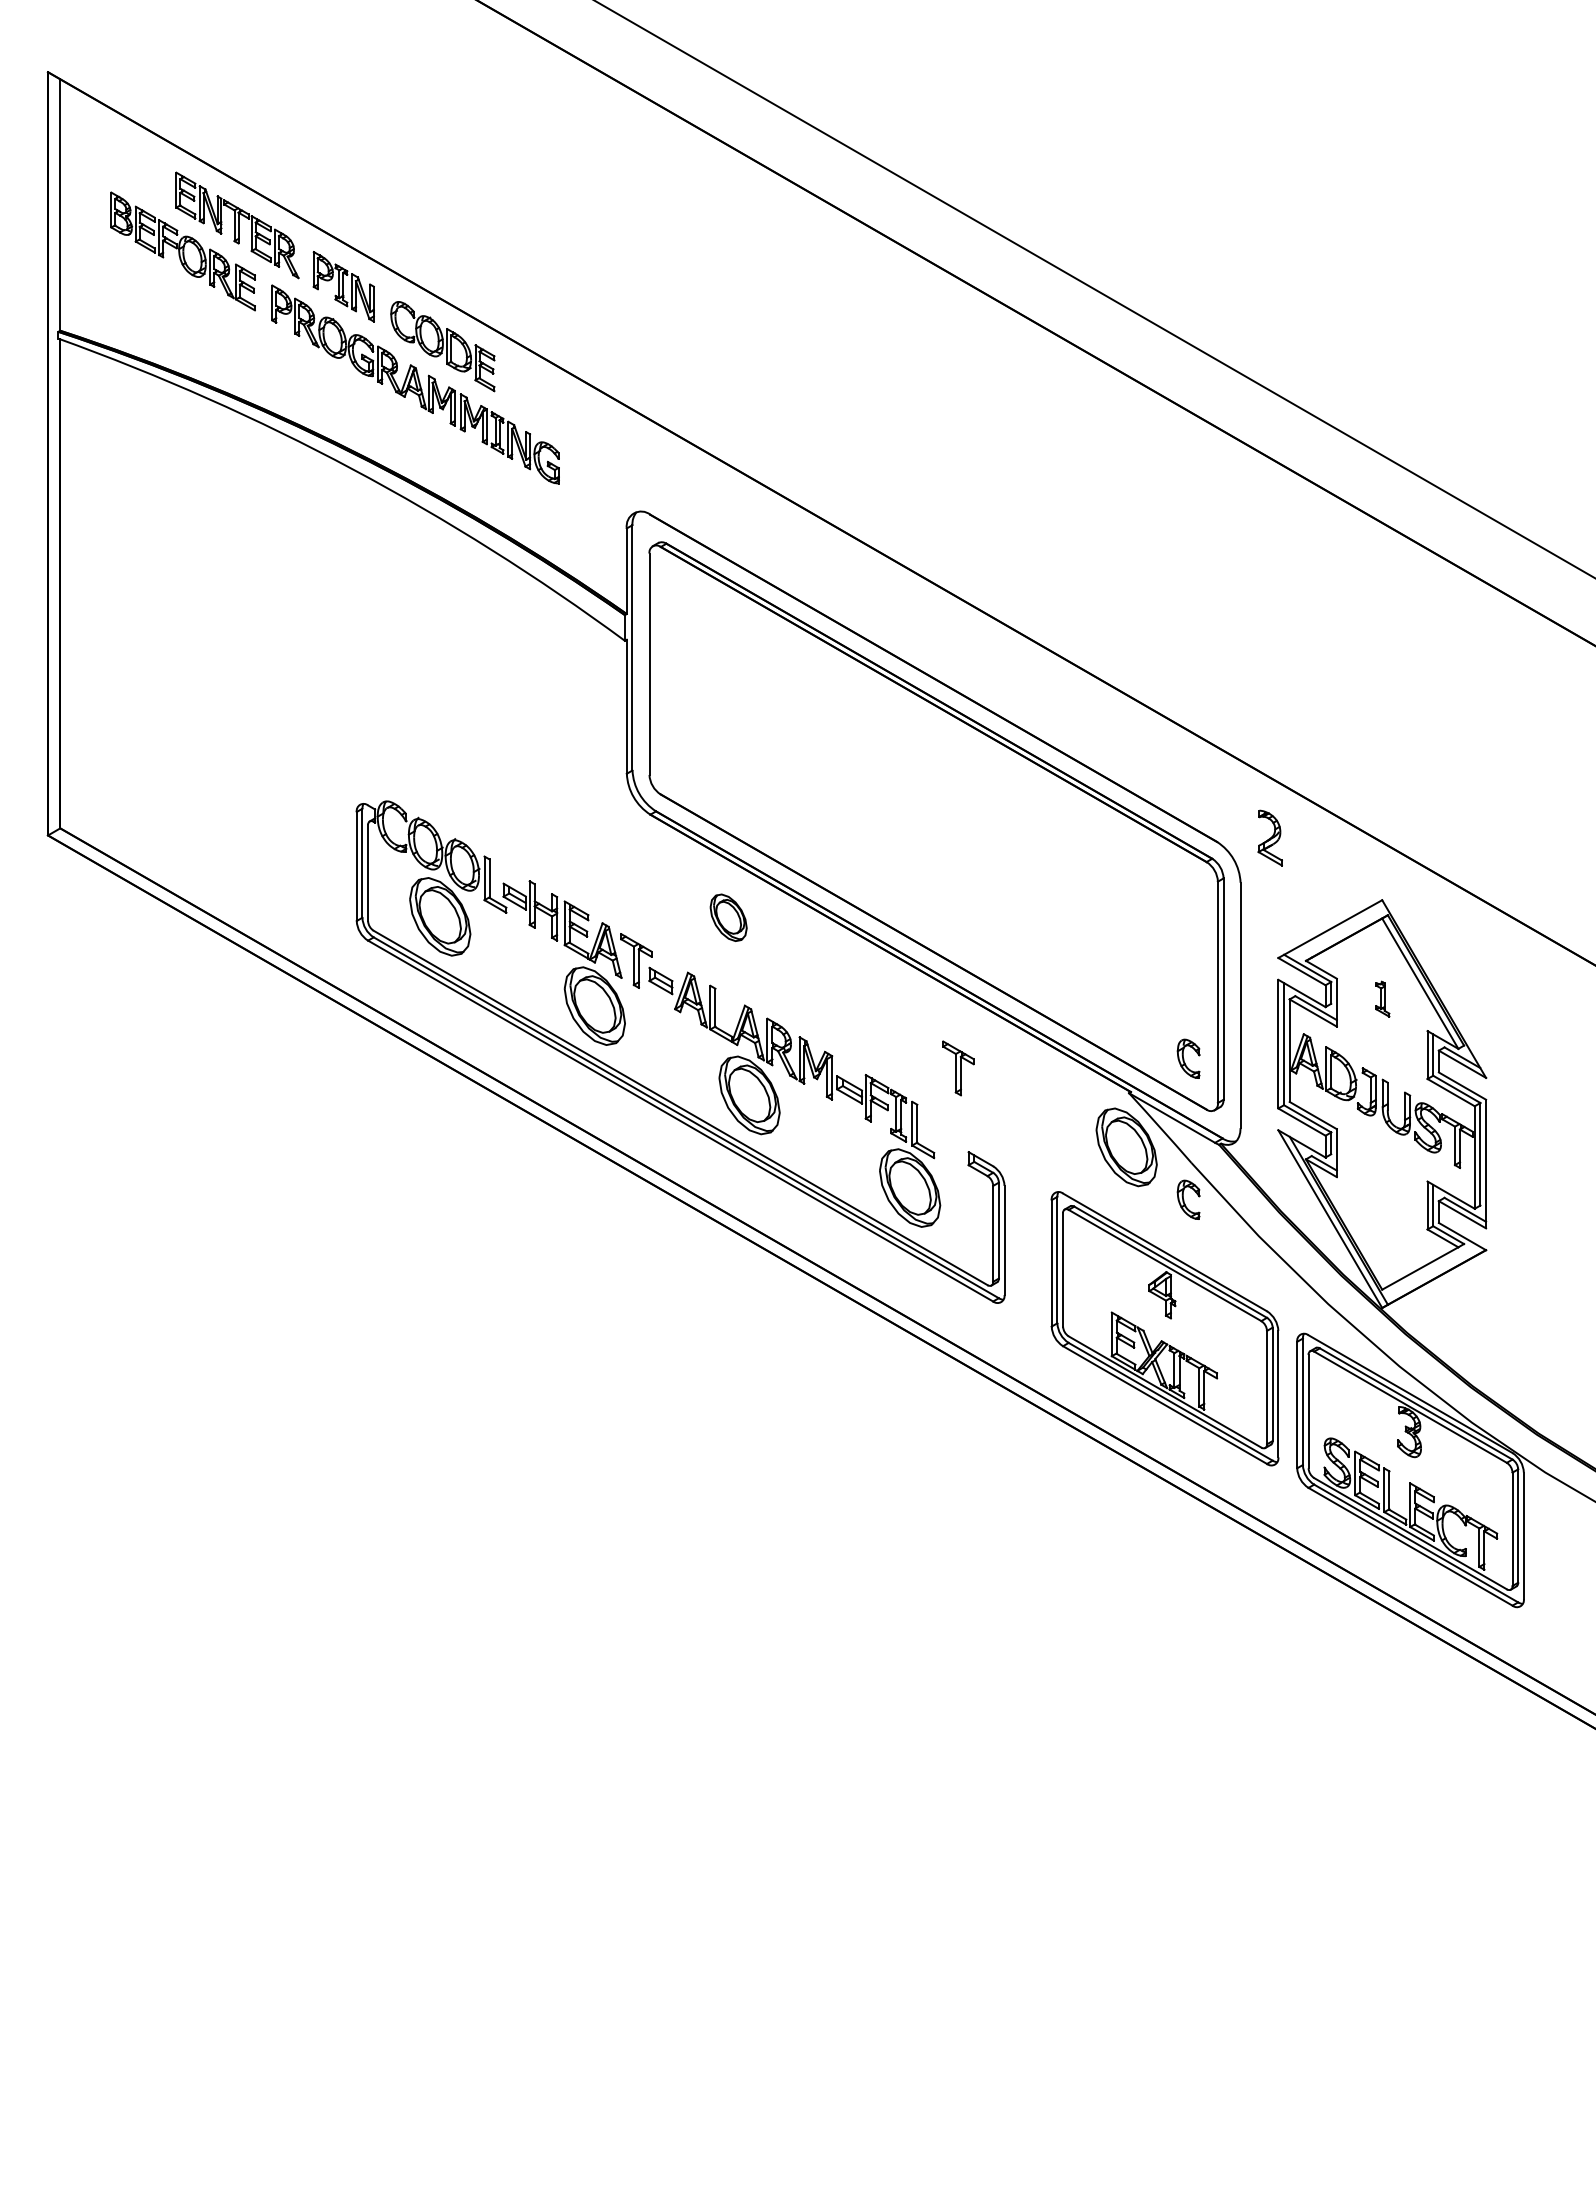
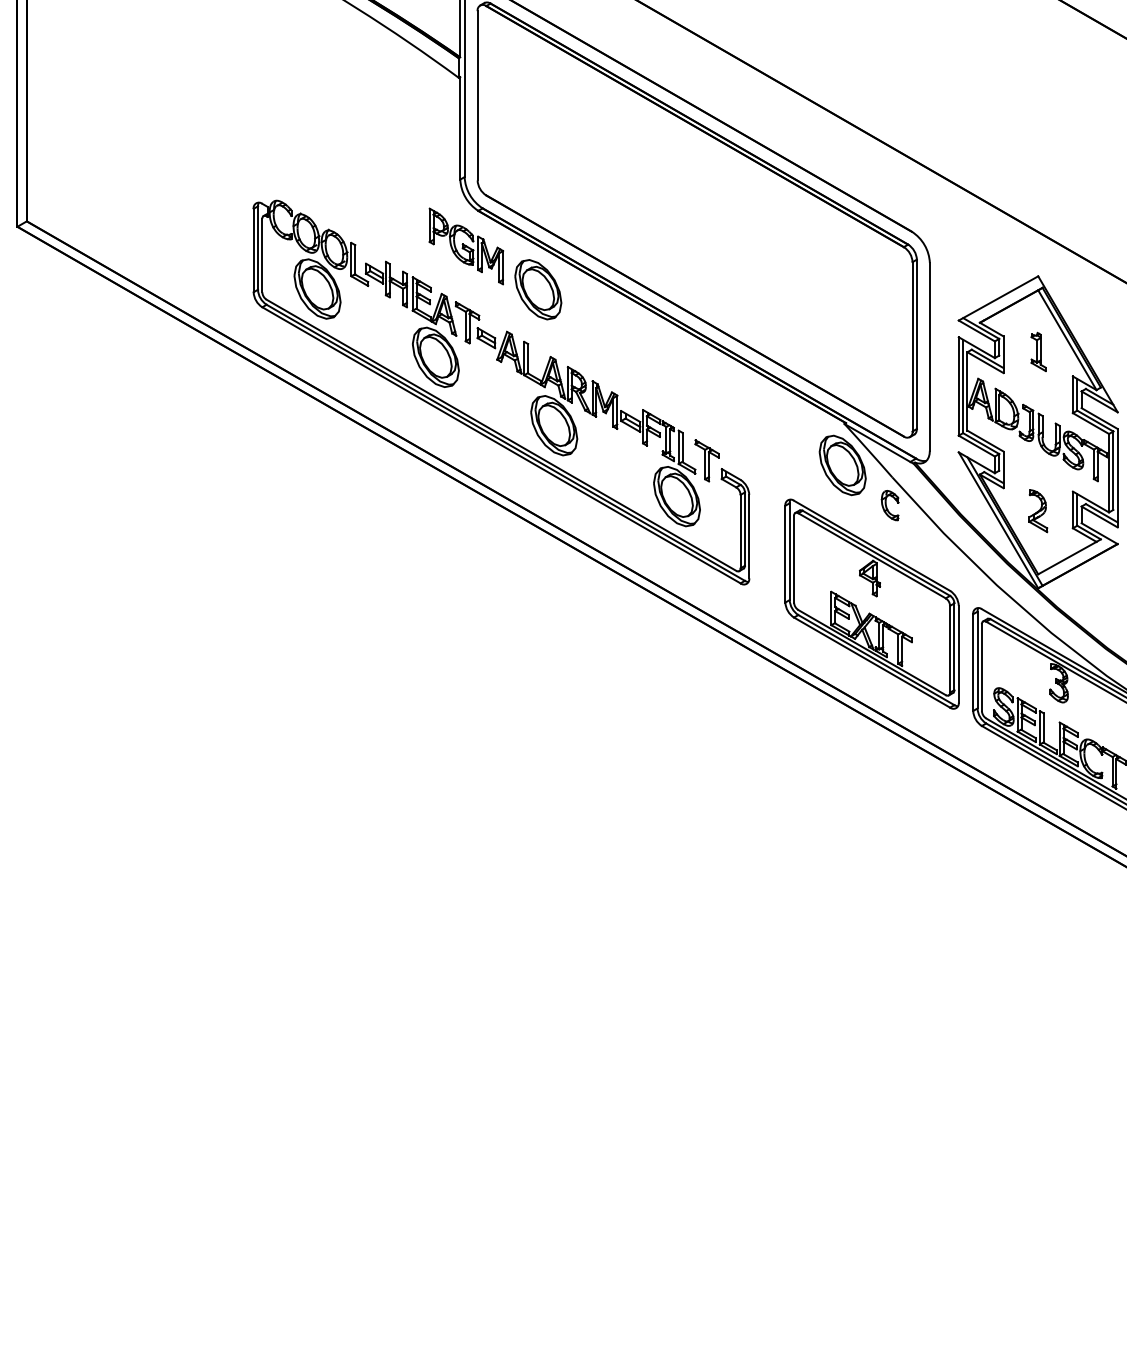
part: (1269, 837) -> (1037, 510), moved
part: (634, 860) -> (466, 245), added
part: (728, 917) -> (538, 289), size x1.67
part: (1382, 999) -> (1038, 352), size x1.43
part: (1188, 1058) -> (890, 397), removed
part: (958, 1068) -> (707, 460), moved

